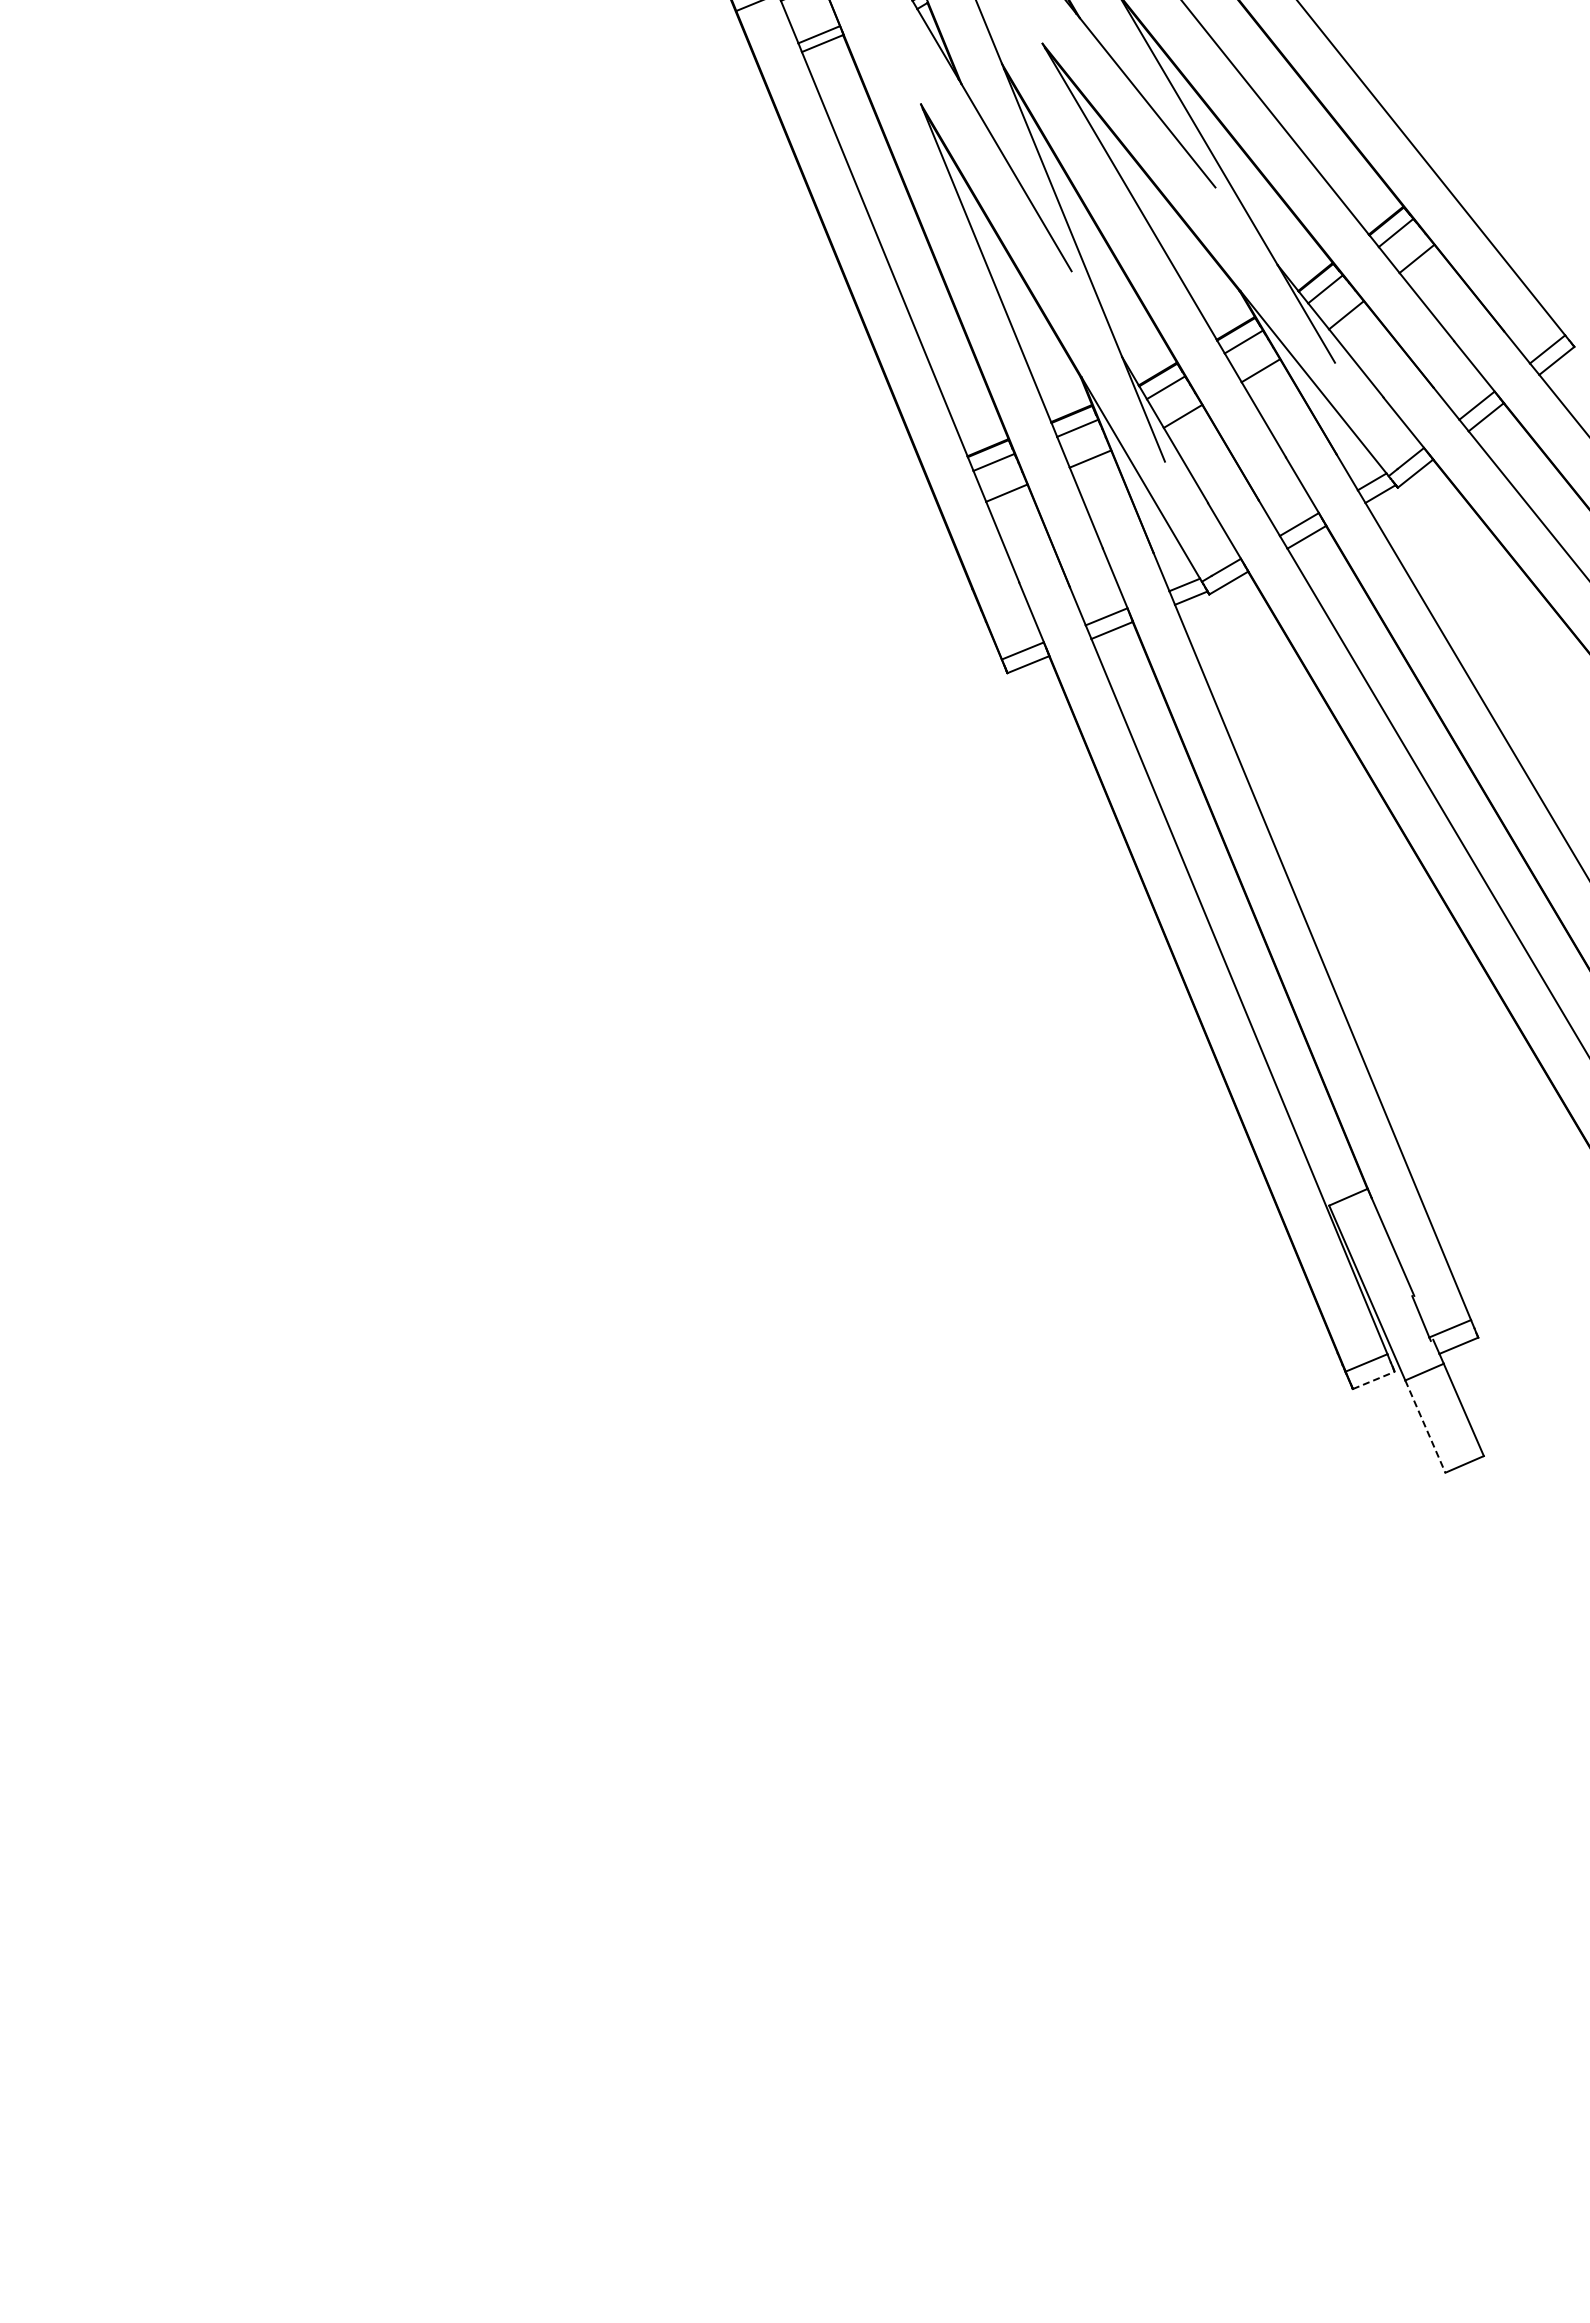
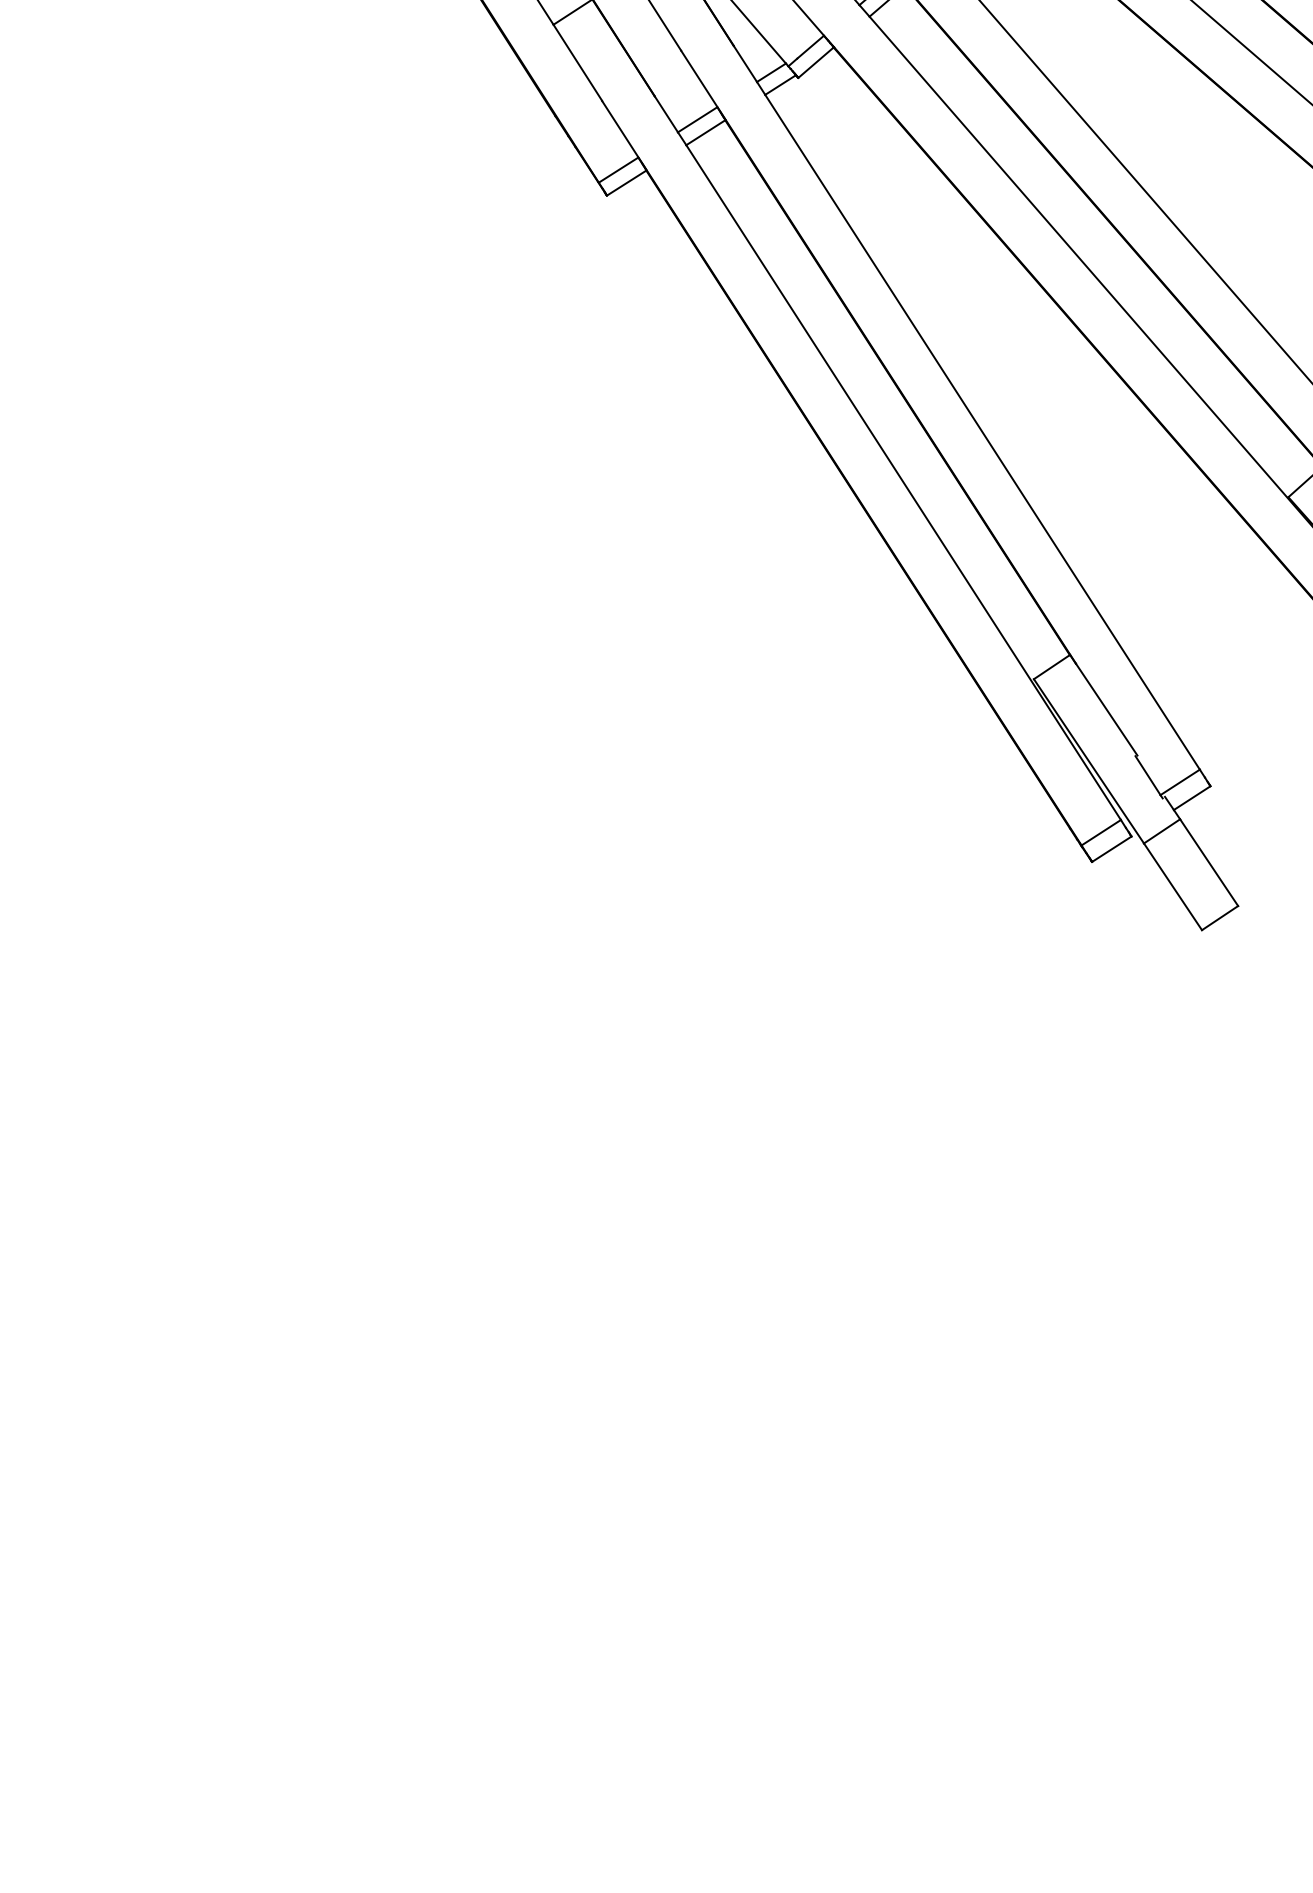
line: (1373, 1380) -> (1111, 849), dashed -> solid
line: (1425, 1427) -> (1173, 887), dashed -> solid

